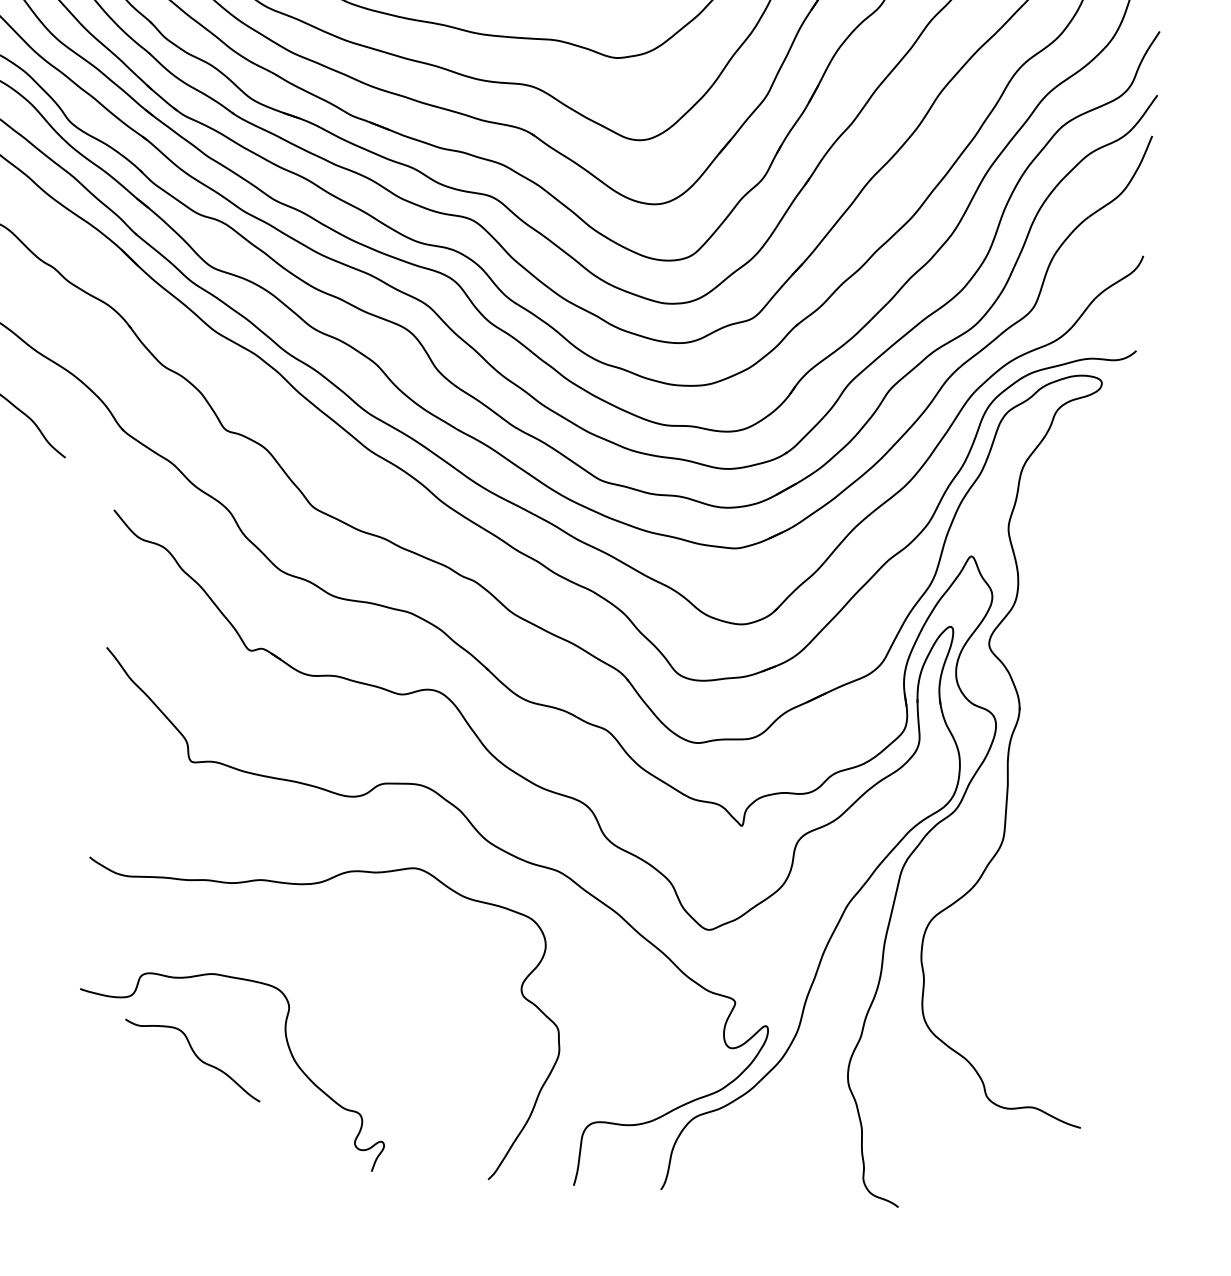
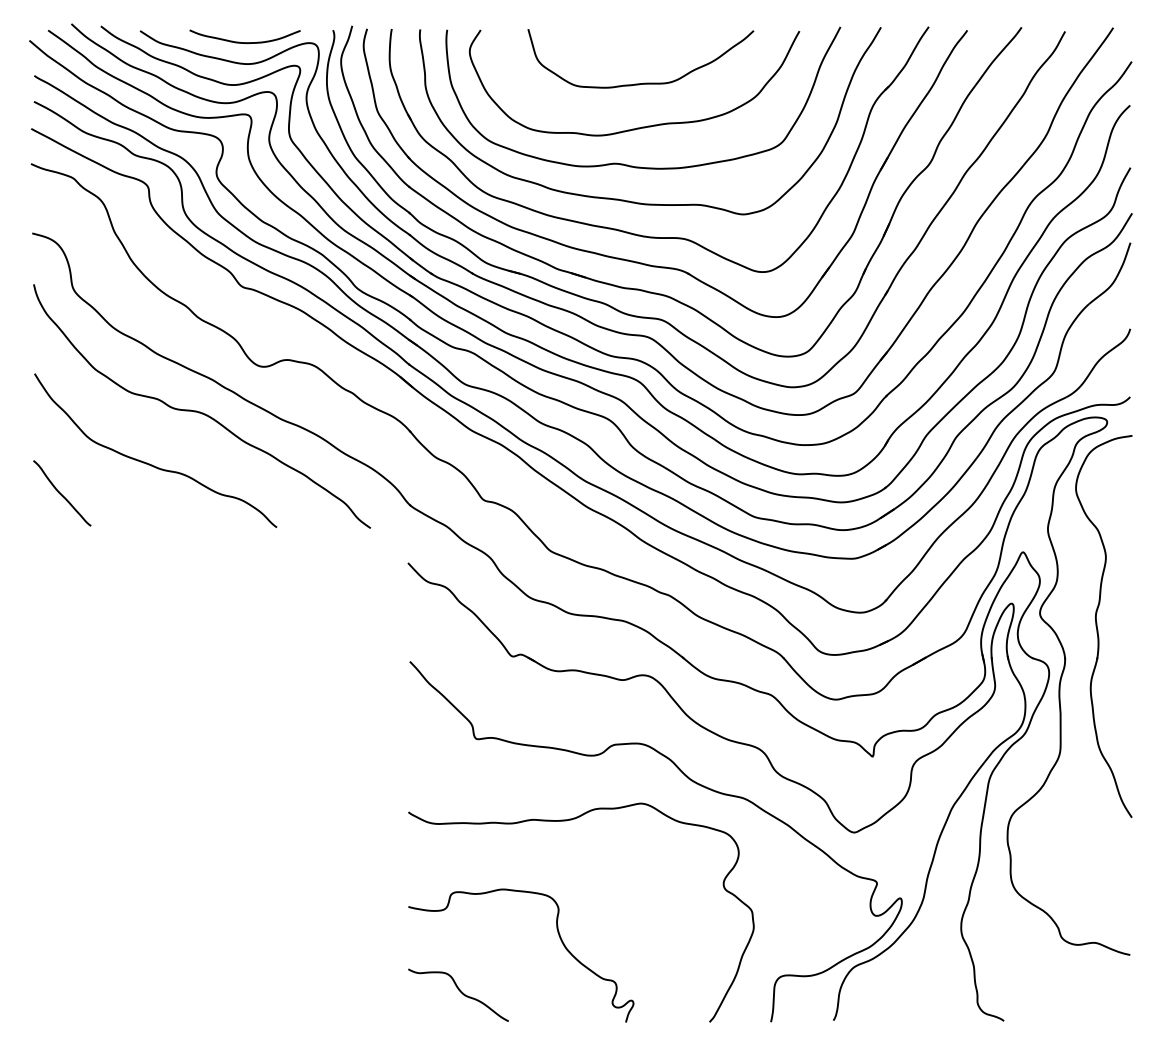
part: (1076, 667) -> (1103, 626), added
curve: (195, 1056) -> (460, 992), moved

